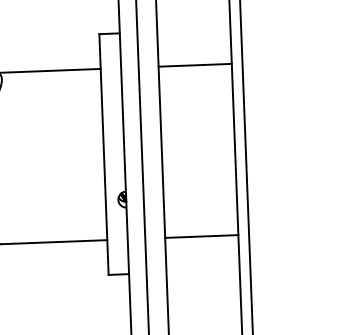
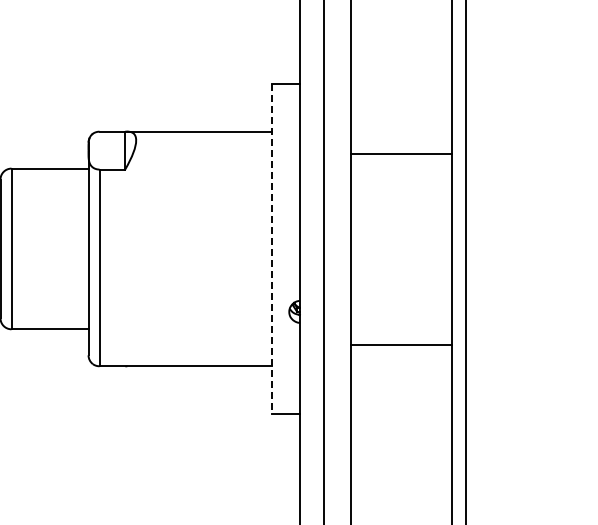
line: (195, 65) -> (401, 153), moved
line: (103, 154) -> (271, 249), solid -> dashed
line: (201, 236) -> (401, 345), moved

